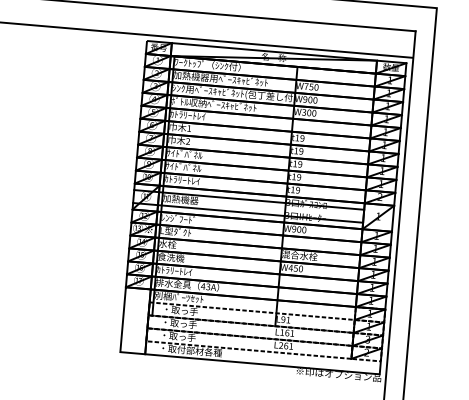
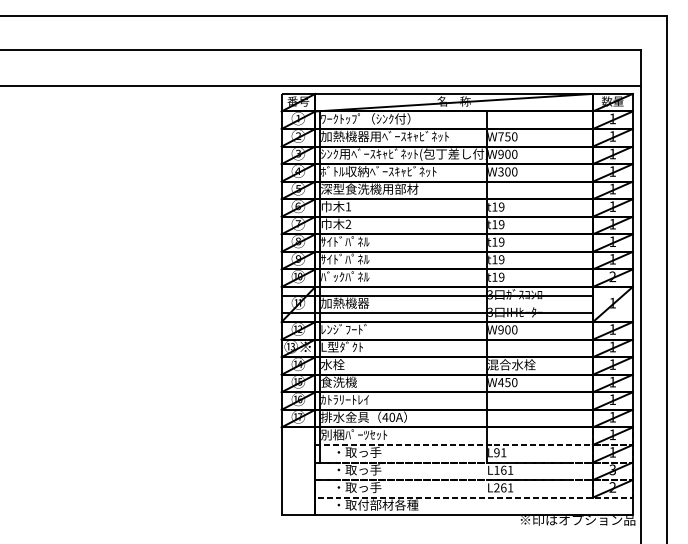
text: (205, 116) -> (369, 188), ｶﾄﾗﾘｰﾄﾚｲ -> 深型食洗機用部材
text: (182, 179) -> (345, 276), ｶﾄﾗﾘｰﾄﾚｲ -> ﾊﾞｯｸﾊﾟﾈﾙ
text: (208, 287) -> (392, 417), 43A -> 40A

